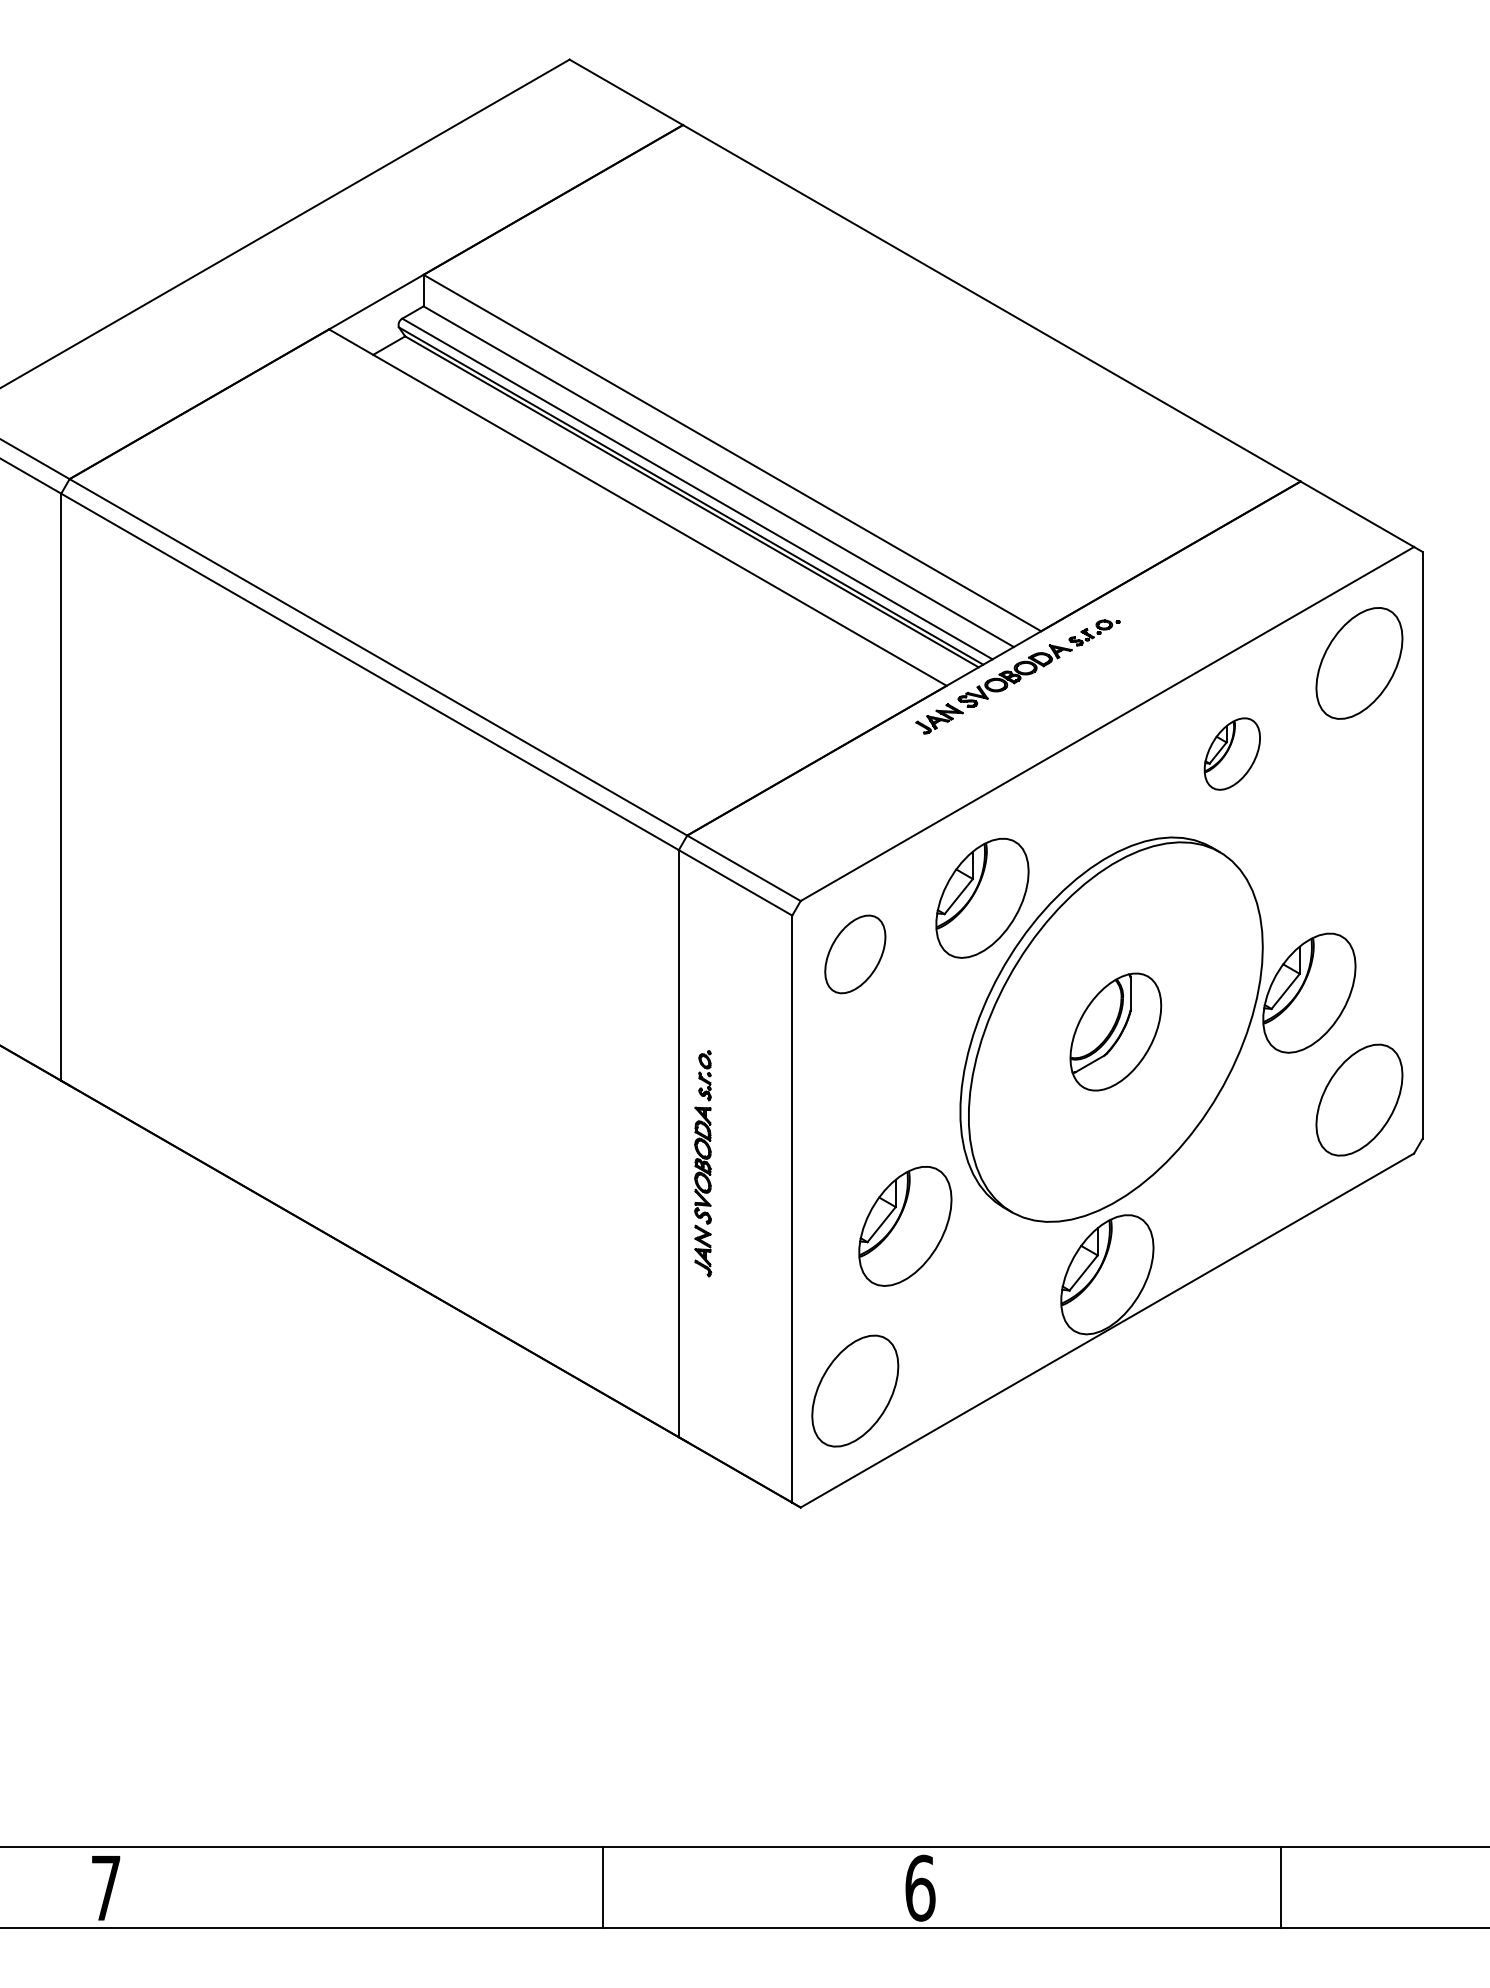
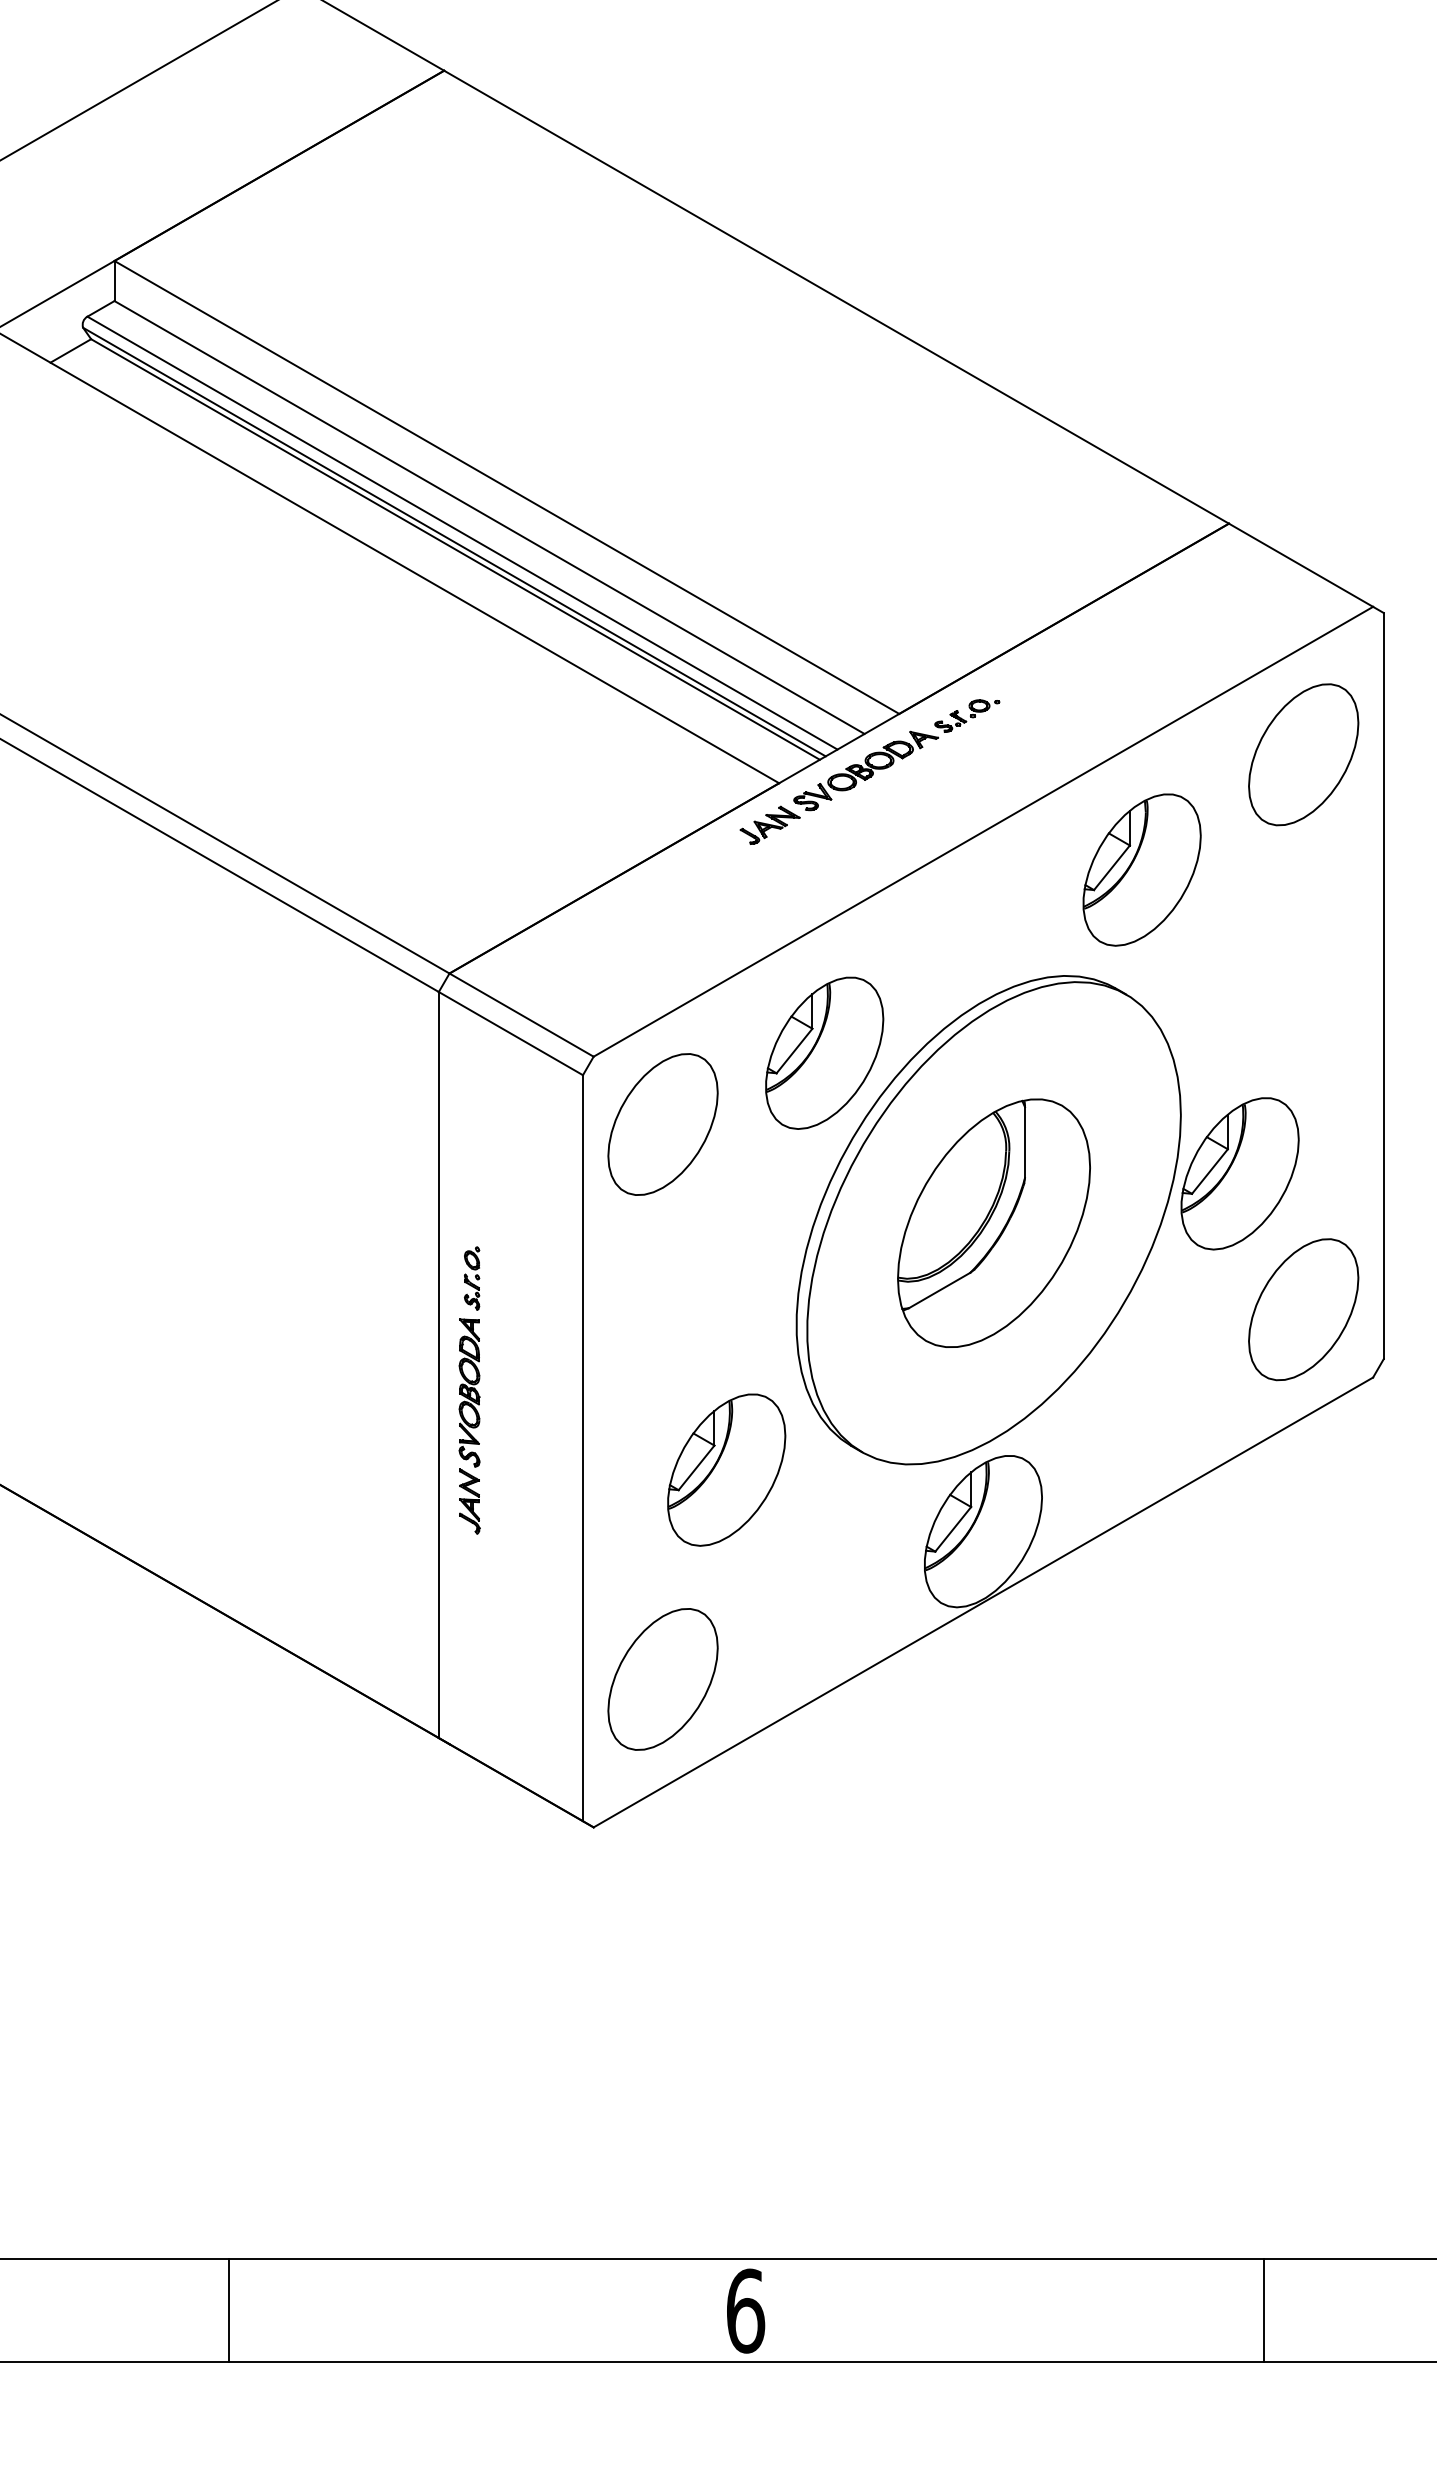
part: (1232, 753) -> (1142, 869), size x1.67
part: (855, 954) -> (663, 1124), size x1.43
part: (1115, 1031) -> (993, 1222), size x1.67
line: (602, 1887) -> (228, 2310), moved
line: (1281, 1887) -> (1264, 2310), moved

